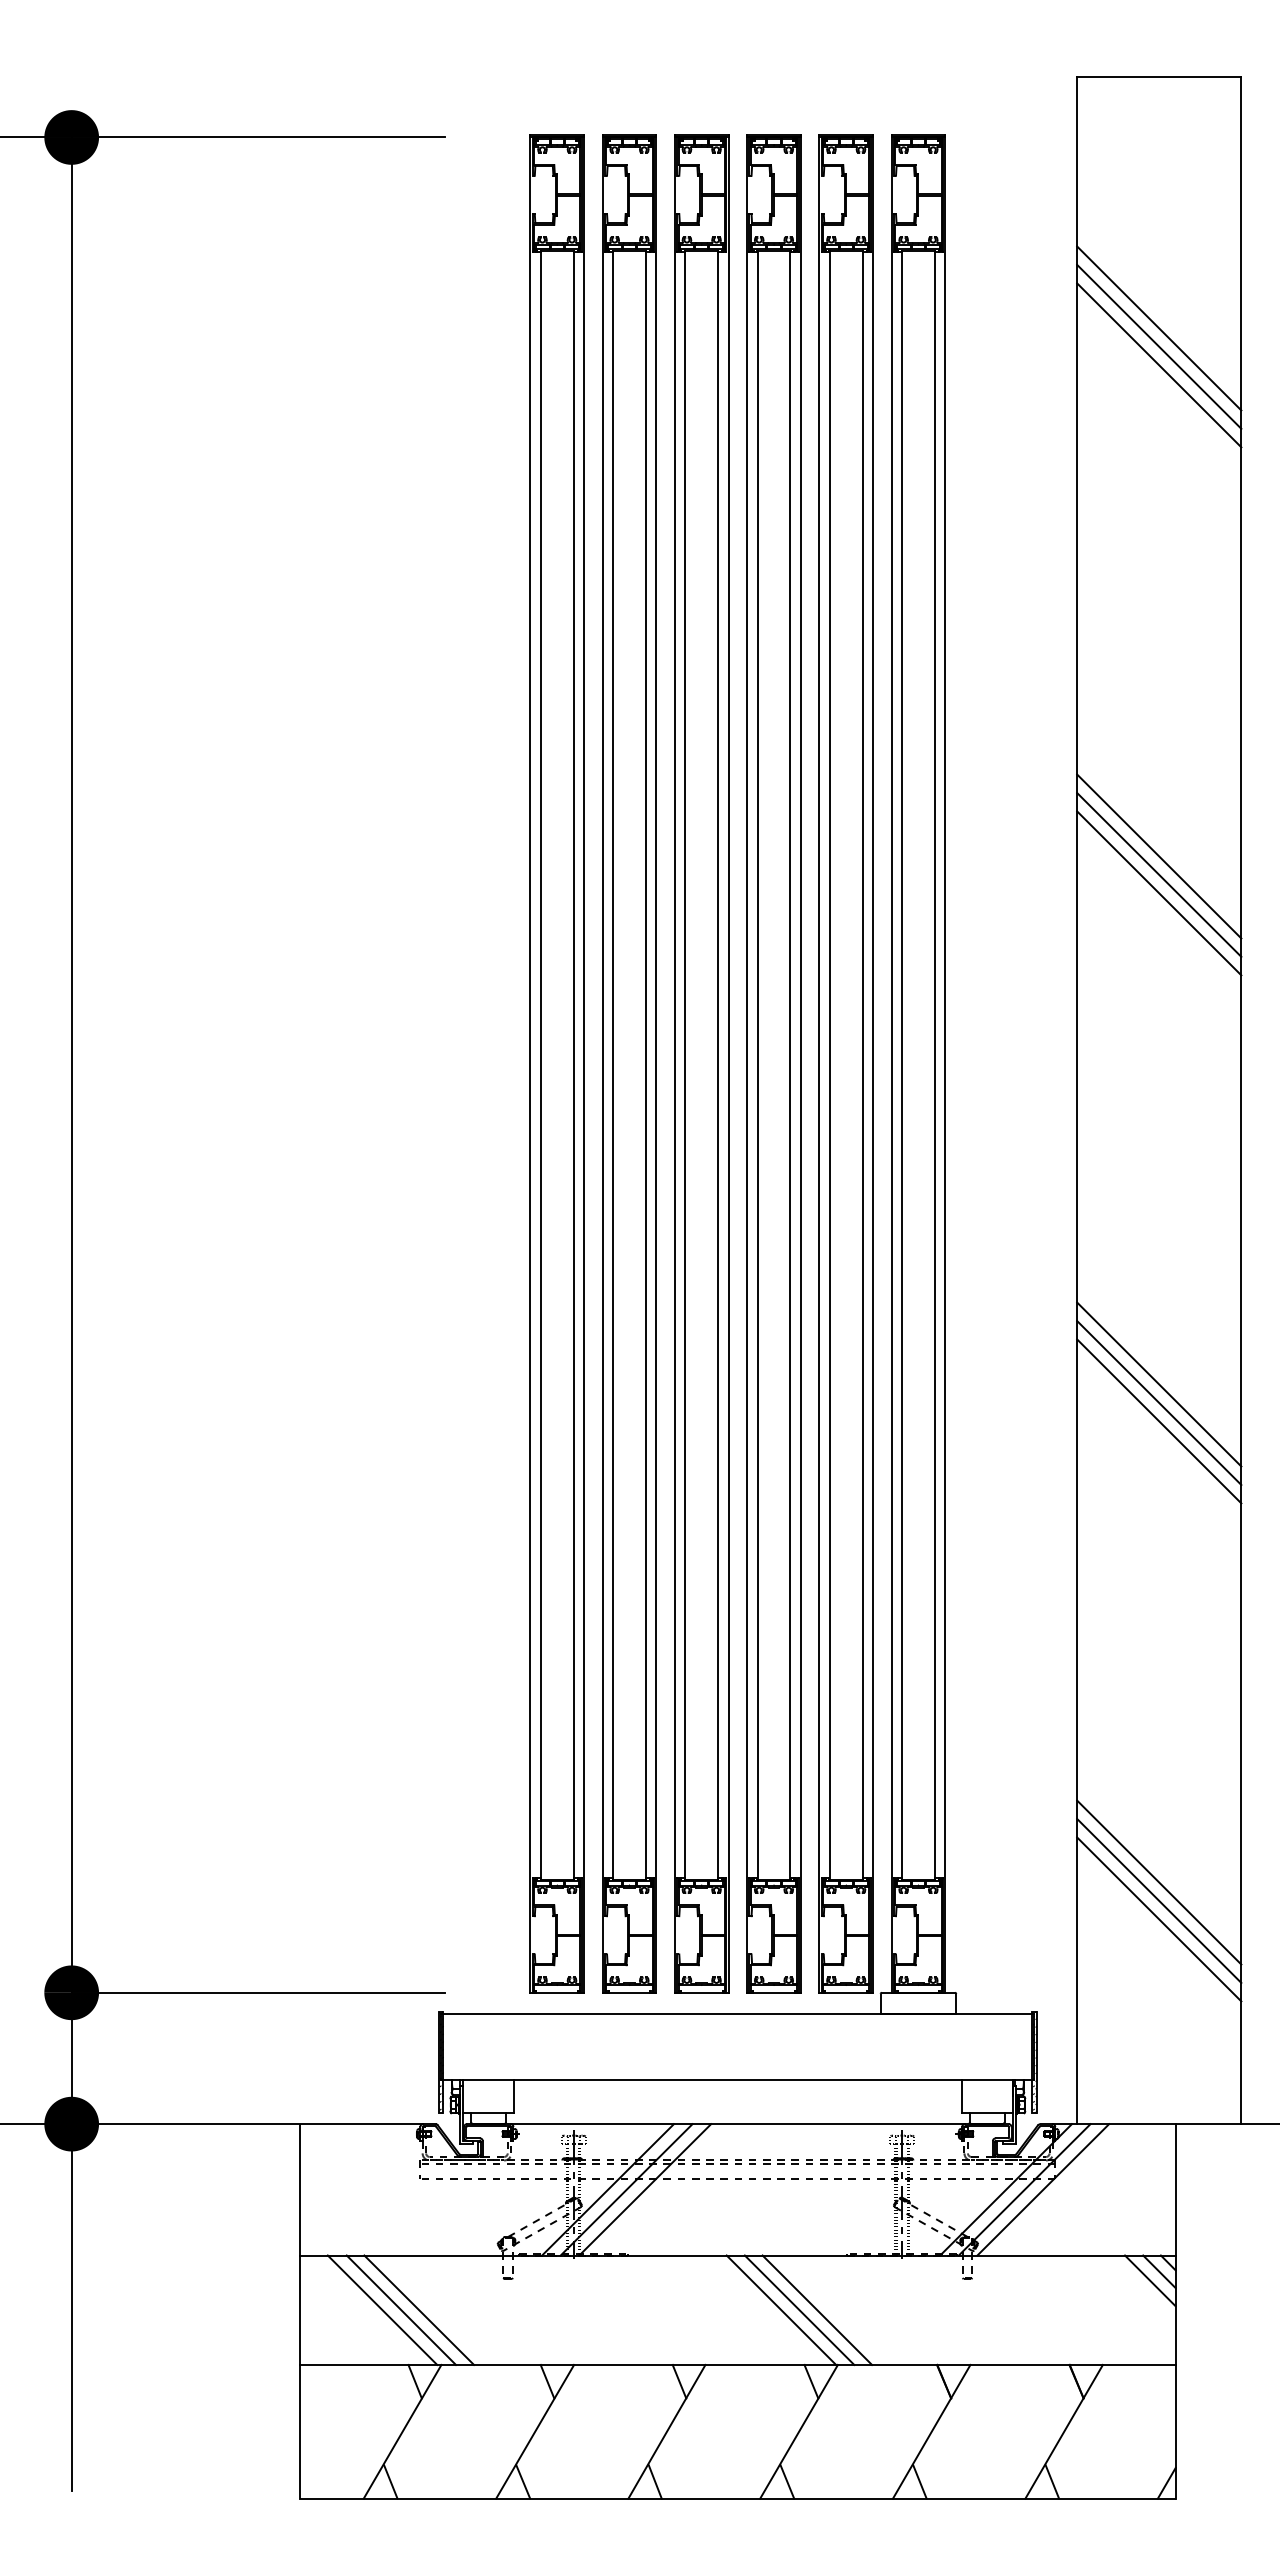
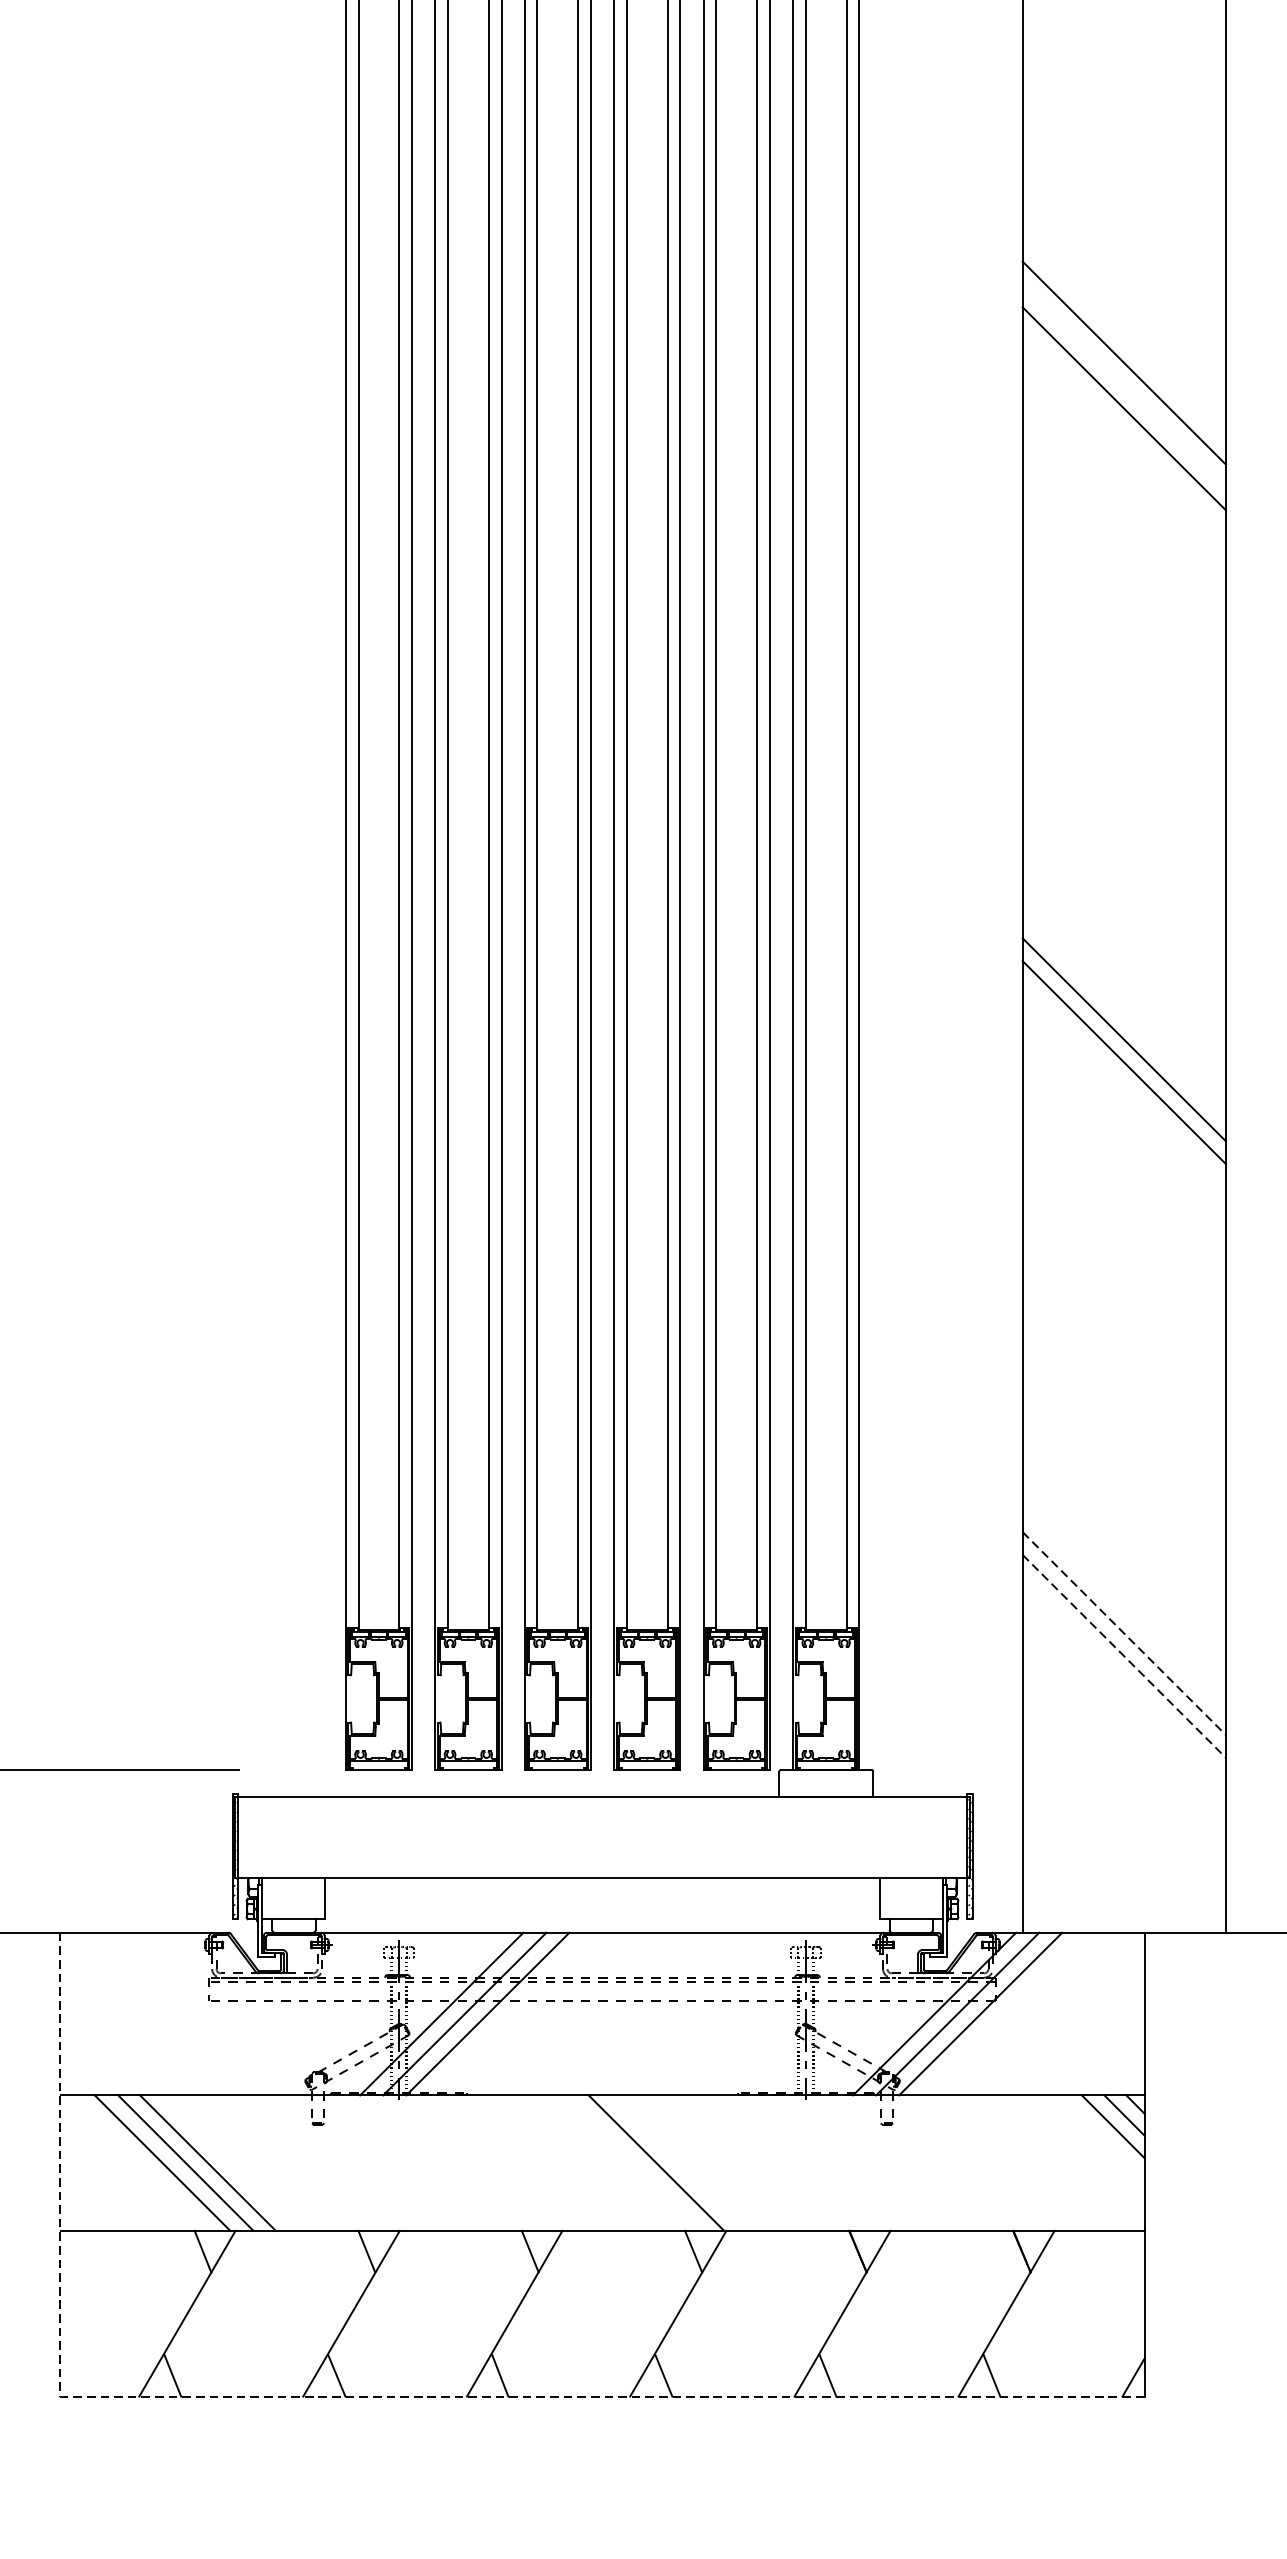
line: (1159, 874) -> (1124, 385), removed
line: (1159, 1384) -> (1124, 1016), removed
line: (1159, 1882) -> (1124, 1633), solid -> dashed
line: (1159, 1901) -> (1124, 1657), solid -> dashed
line: (1159, 1919) -> (1124, 1679), removed
line: (799, 2309) -> (678, 2162), removed
line: (817, 2309) -> (701, 2162), removed
line: (549, 2498) -> (369, 2396), solid -> dashed

